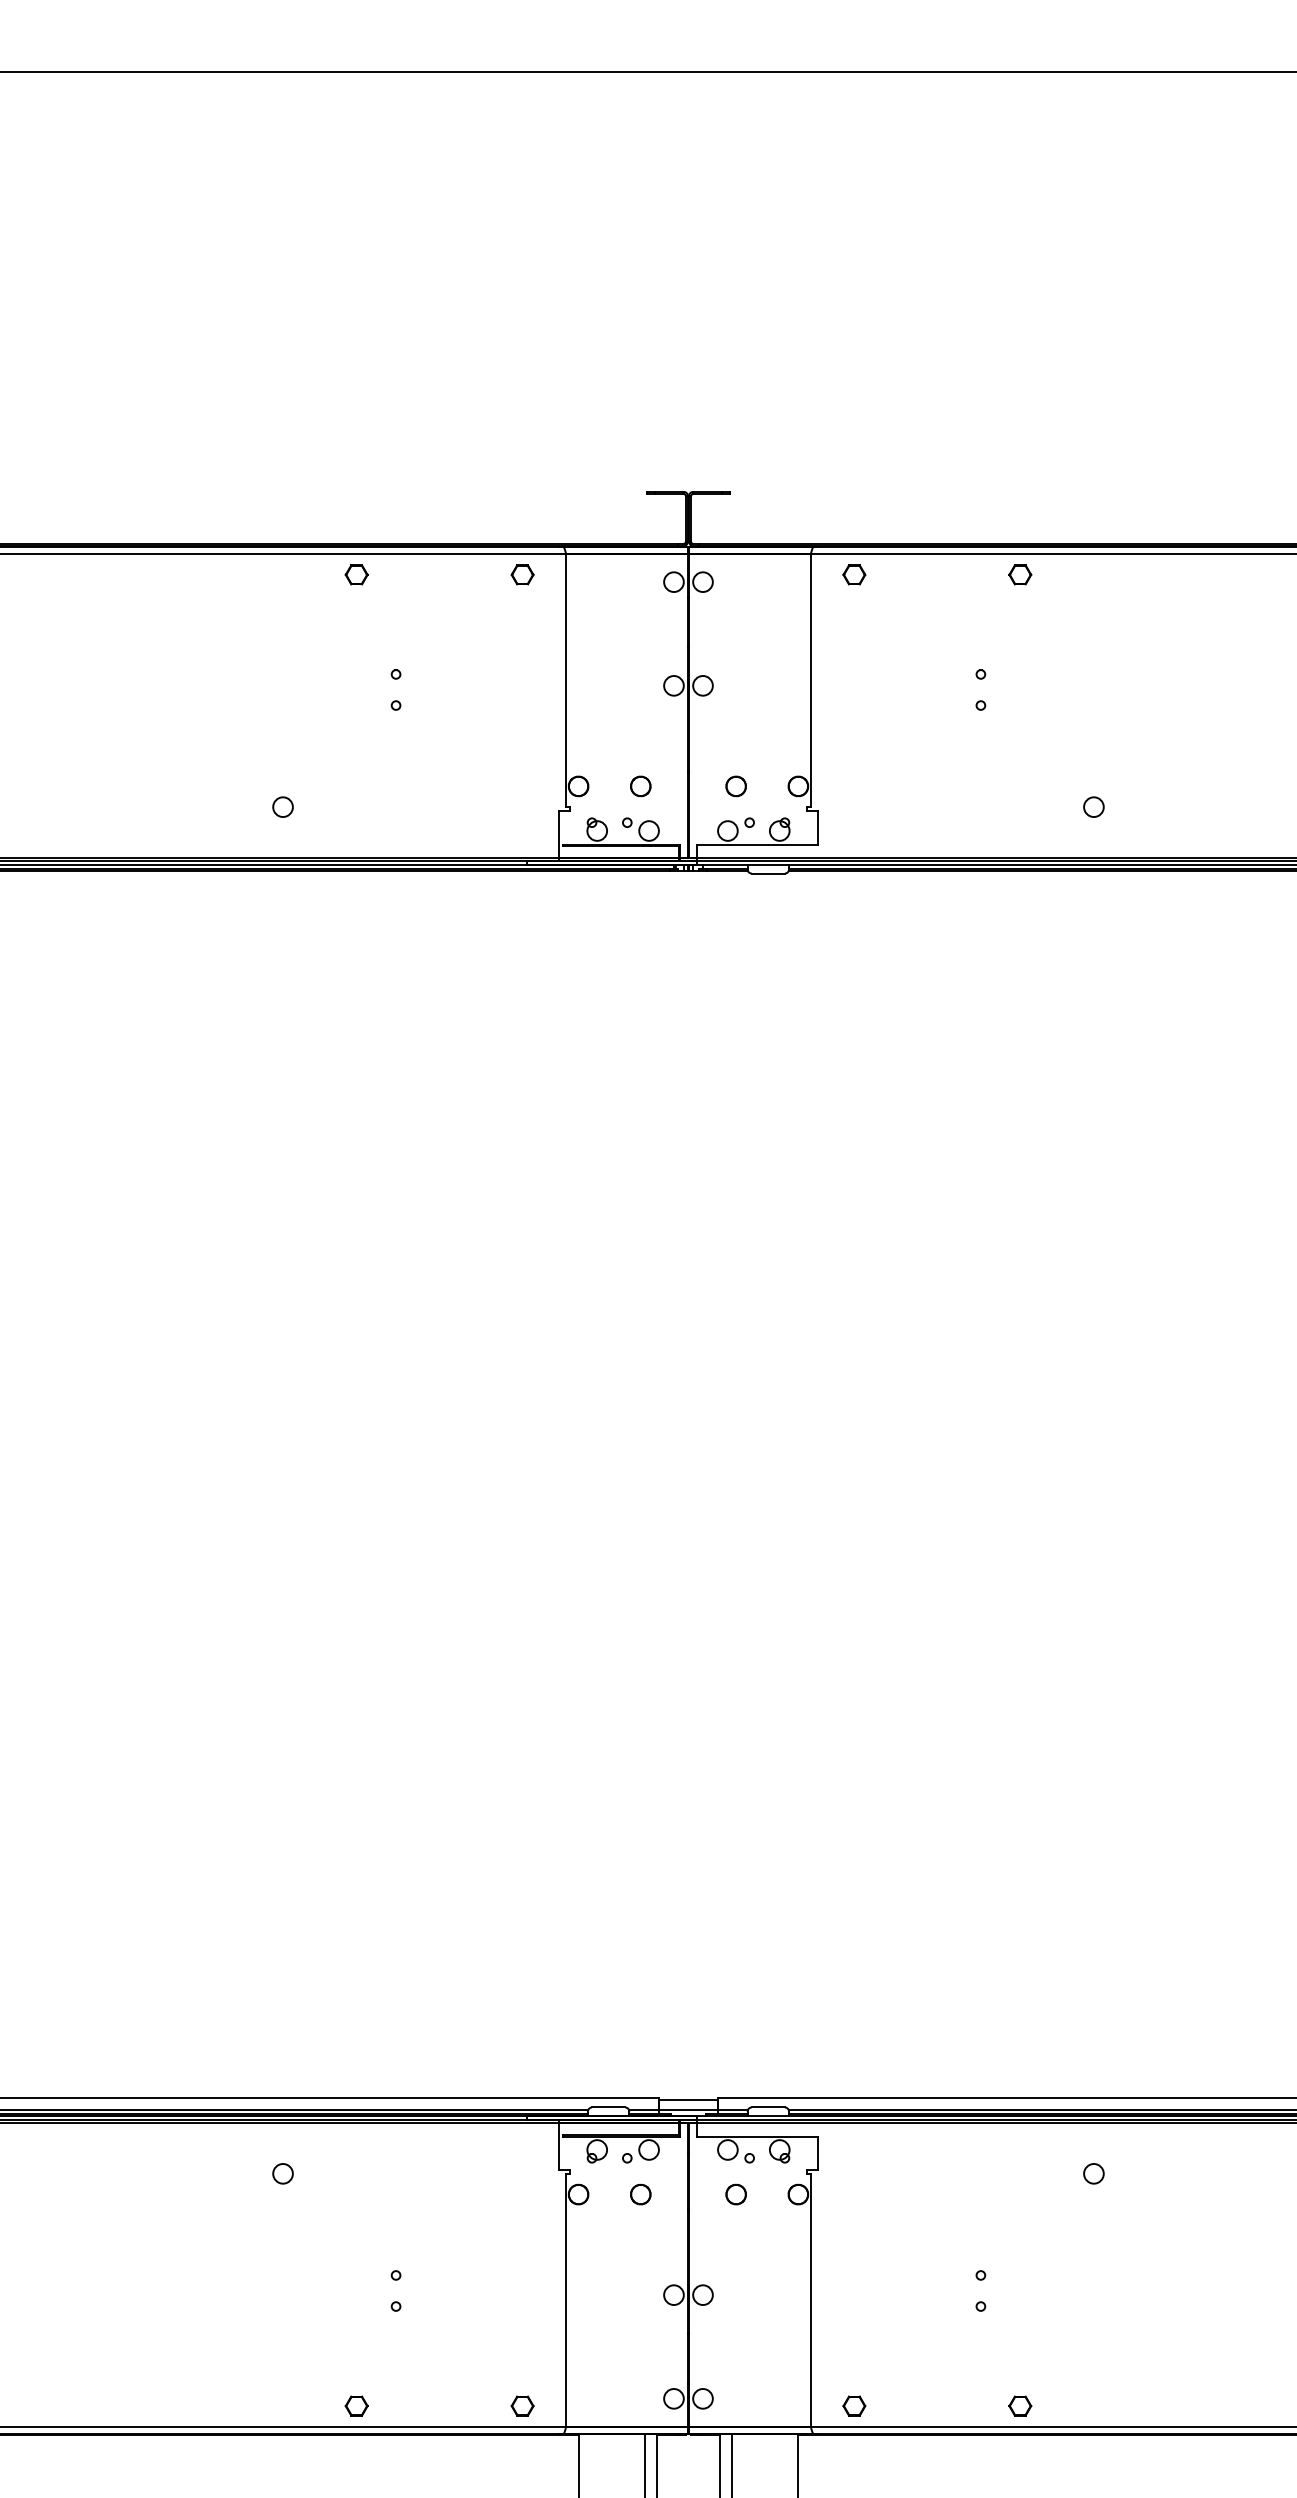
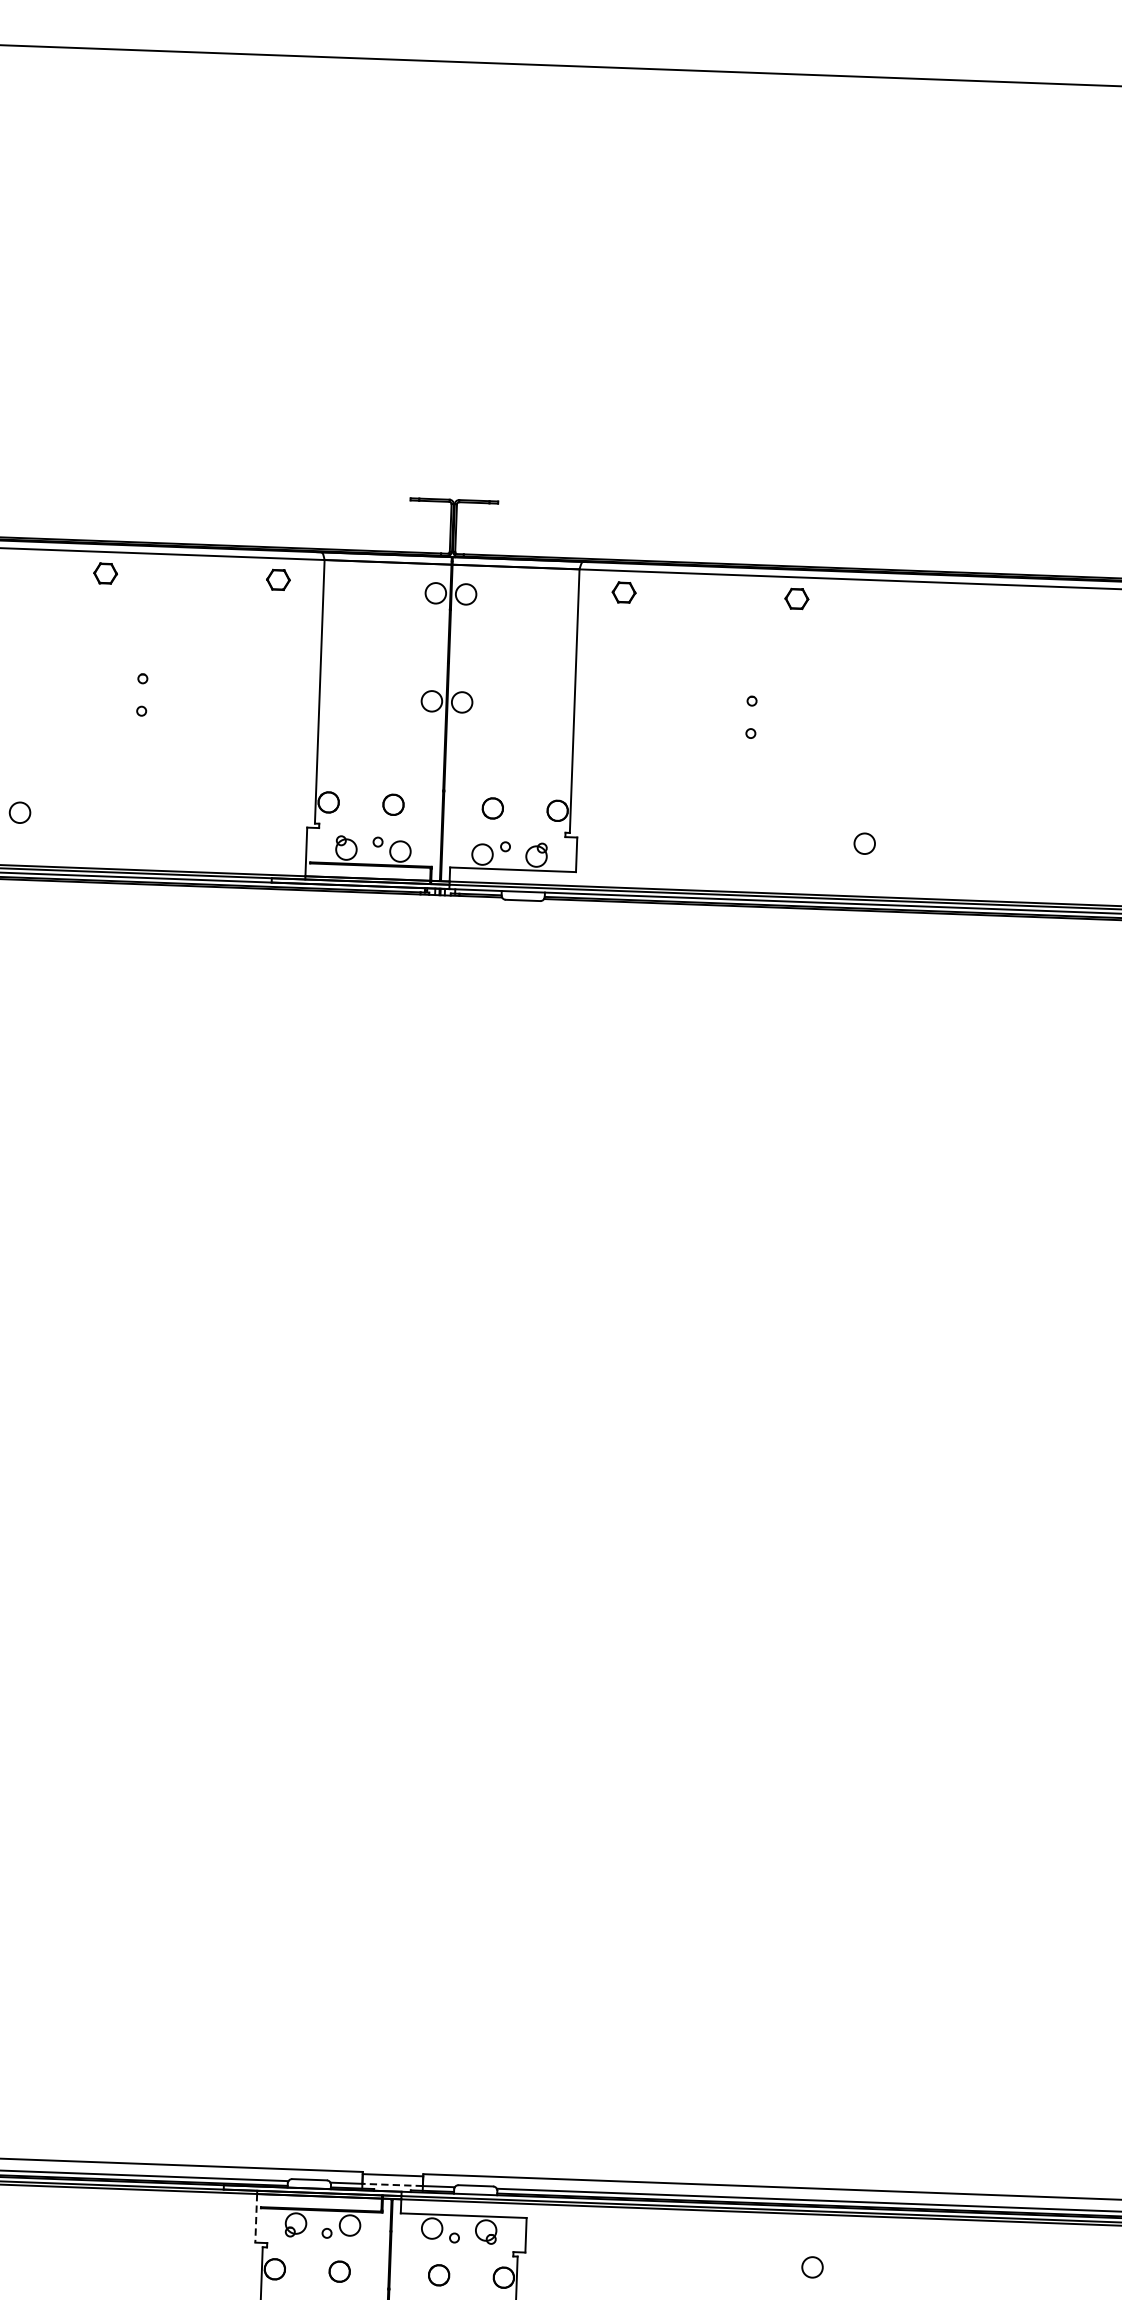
line: (688, 2109) -> (392, 2184), solid -> dashed
line: (558, 2146) -> (255, 2218), solid -> dashed

